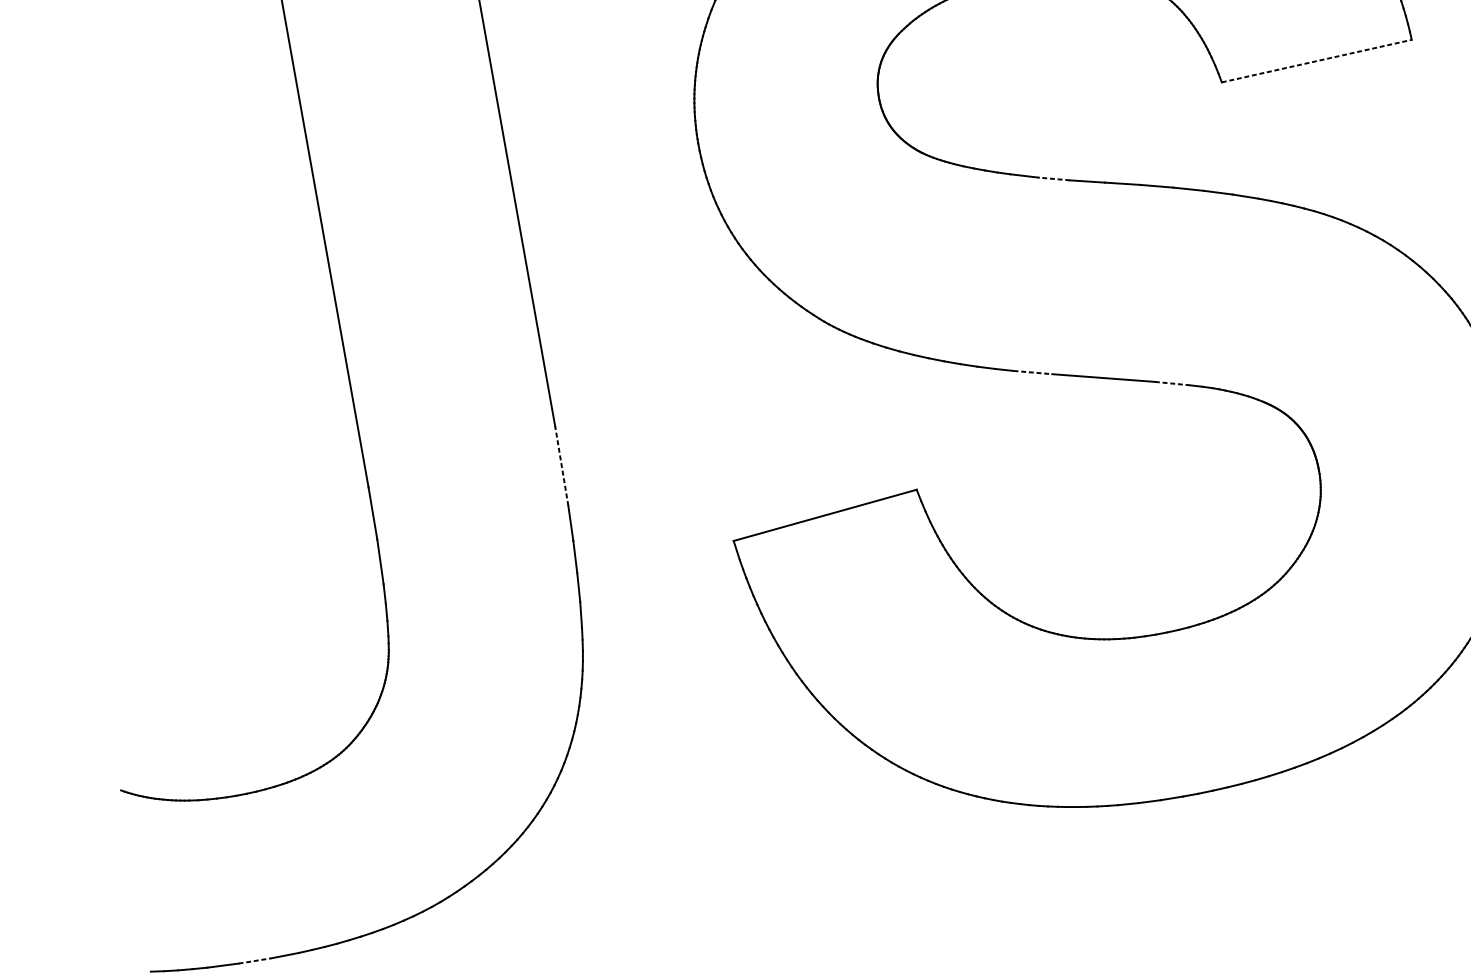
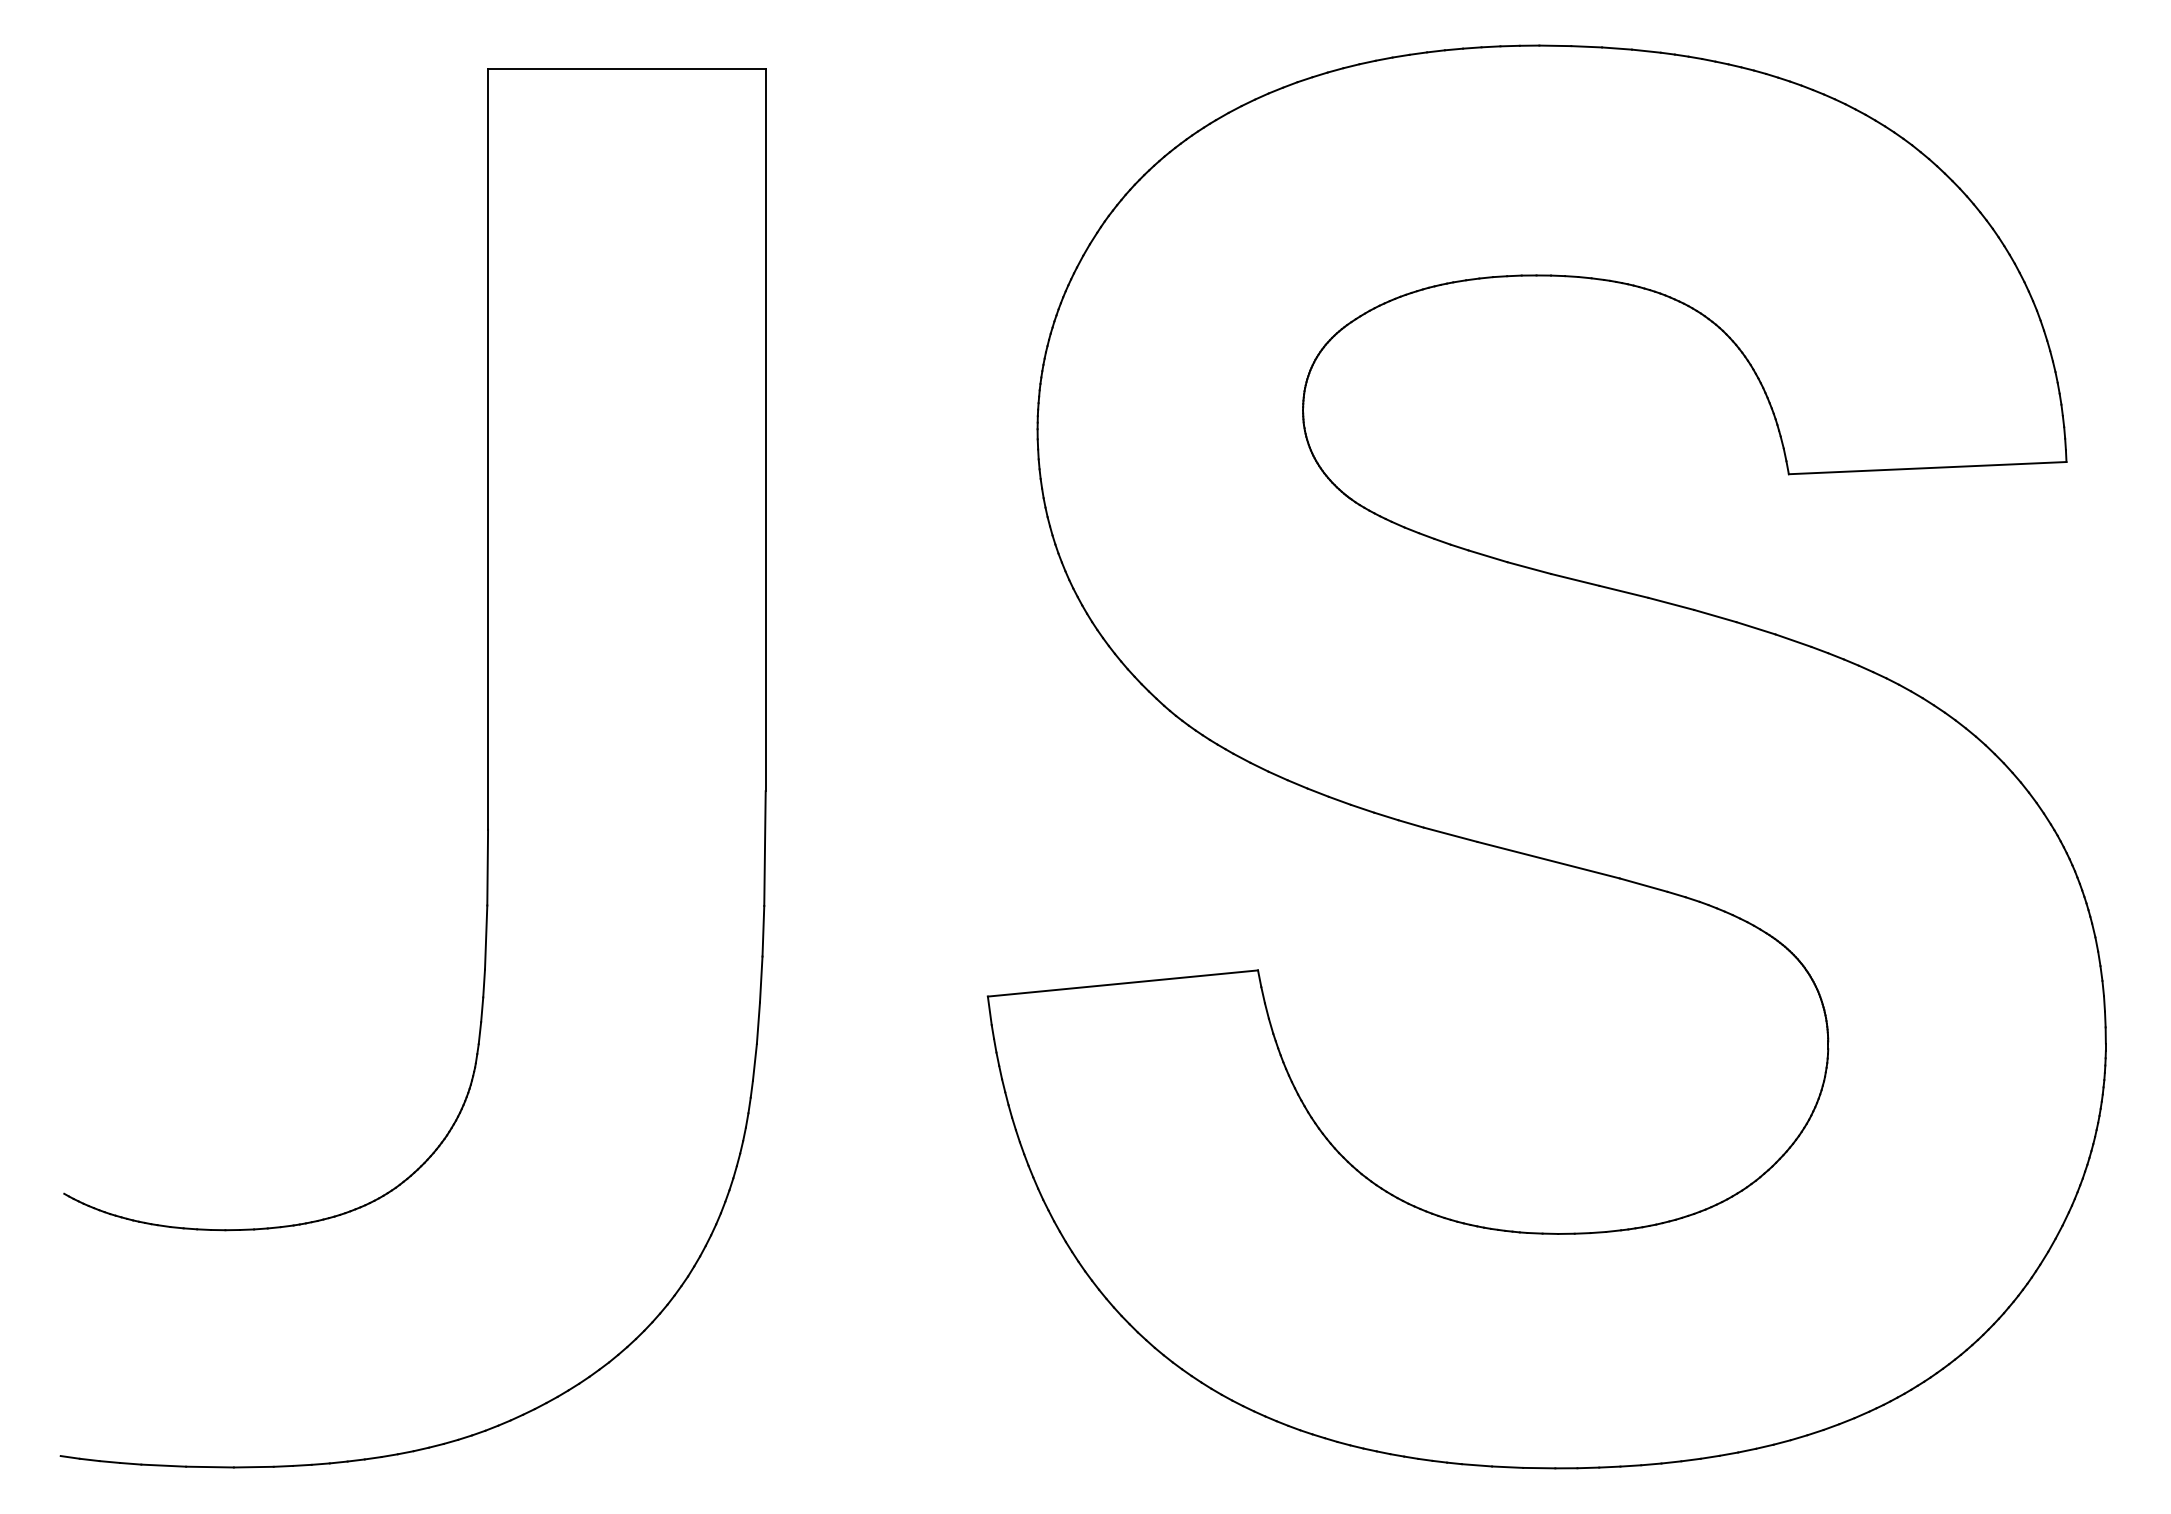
line: (1316, 61) -> (1927, 468), dashed -> solid
line: (1054, 179) -> (1529, 568), dashed -> solid
line: (1032, 372) -> (1450, 834), dashed -> solid
line: (1172, 383) -> (1643, 885), dashed -> solid
line: (561, 466) -> (764, 848), dashed -> solid
line: (255, 961) -> (210, 1467), dashed -> solid

